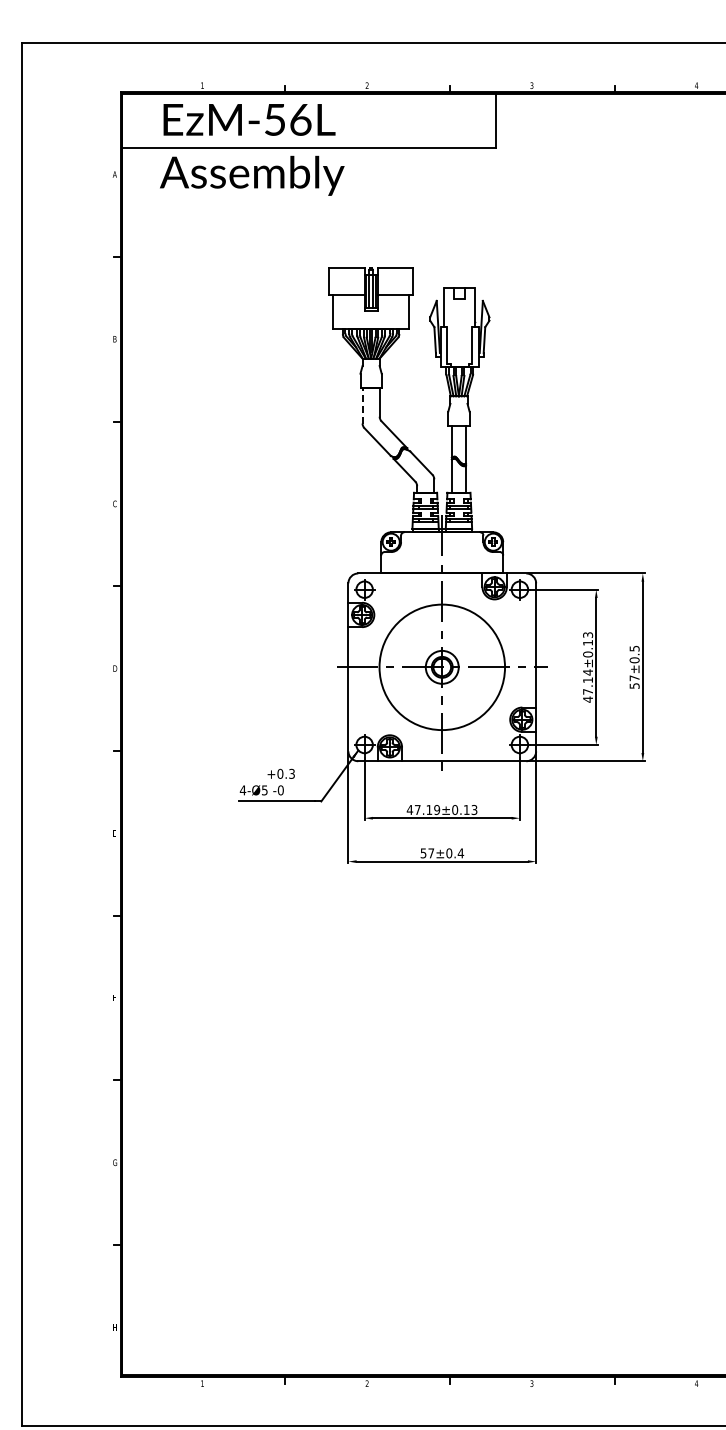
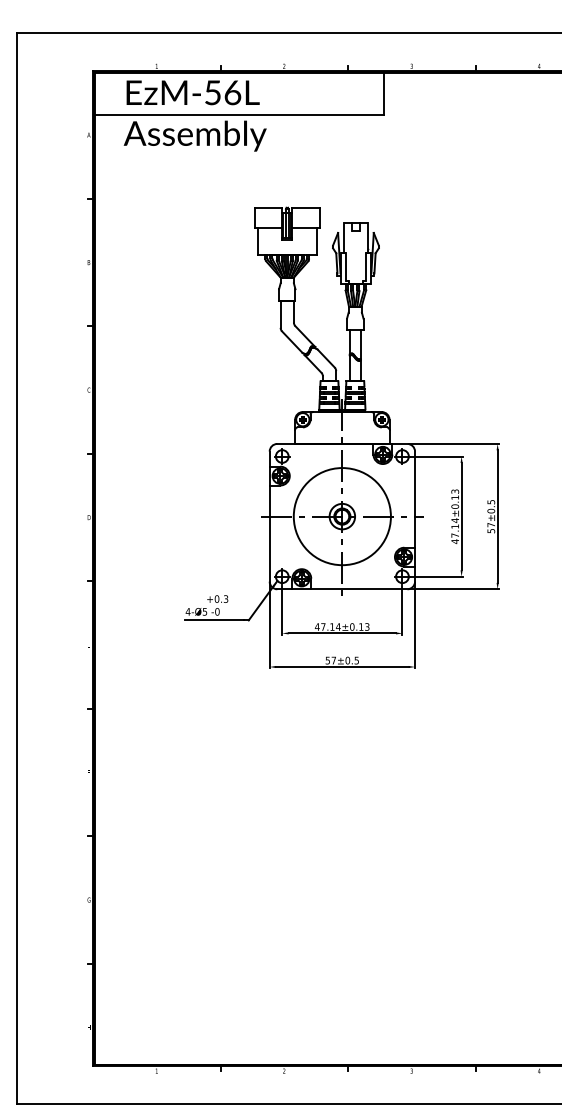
line: (362, 405) -> (280, 313), dashed -> solid
text: (437, 810) -> (338, 627), 47.19±0.13 -> 47.14±0.13
text: (460, 853) -> (356, 660), 57±0.4 -> 57±0.5

